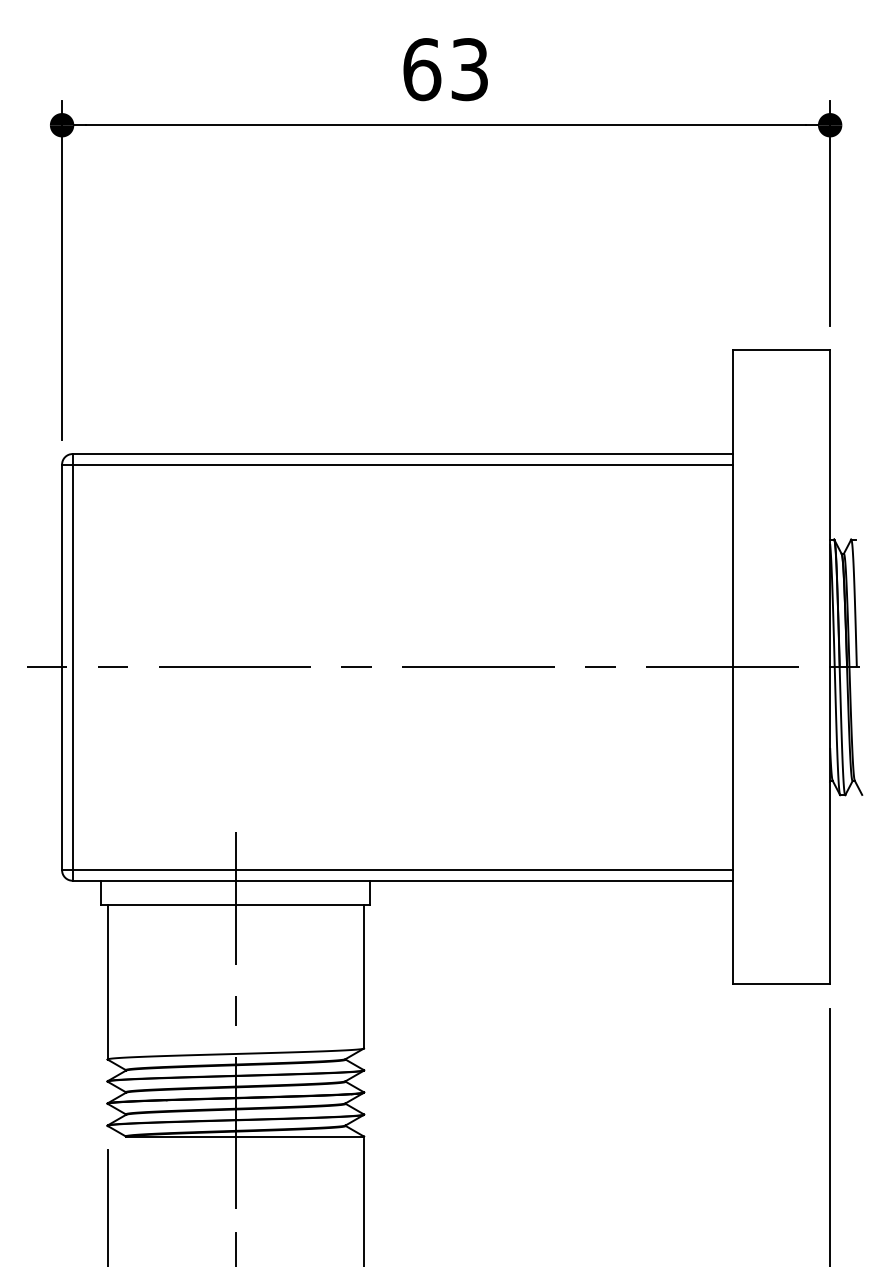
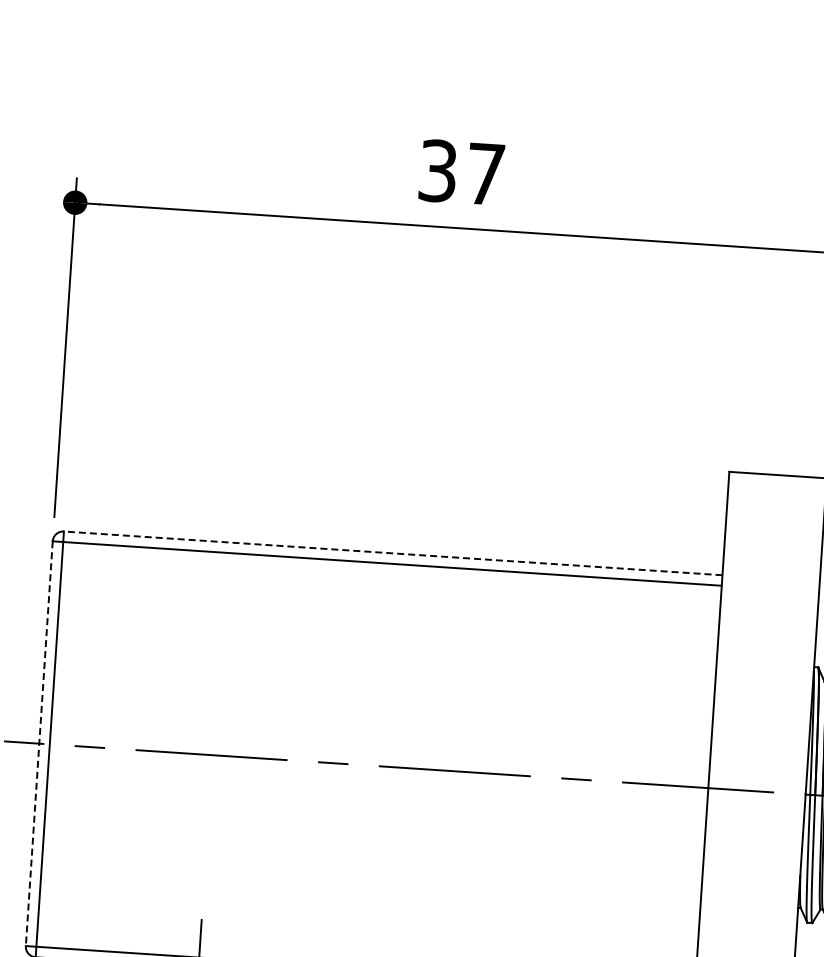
text: (445, 69) -> (461, 172), 63 -> 37
line: (402, 454) -> (393, 553), solid -> dashed
line: (62, 667) -> (39, 743), solid -> dashed

